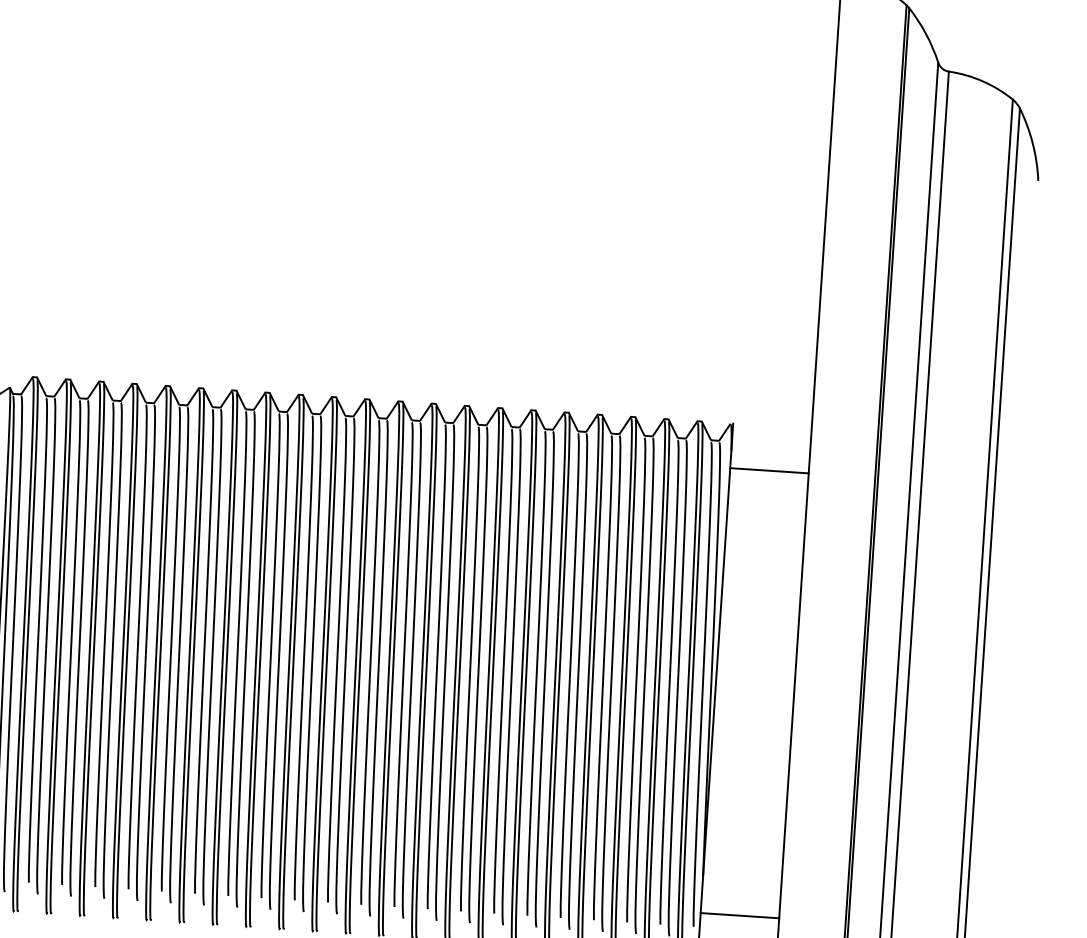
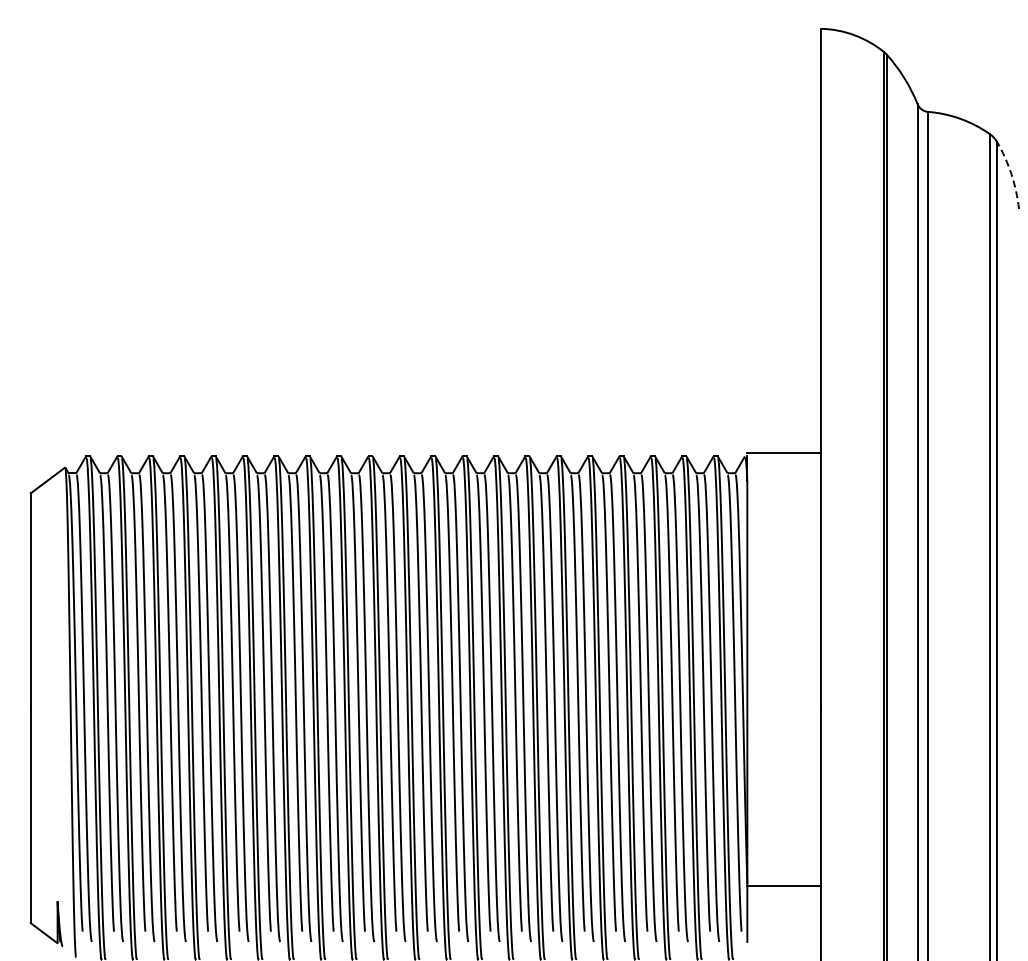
arc: (1032, 143) -> (1011, 174), solid -> dashed
line: (769, 471) -> (784, 453), moved
line: (740, 915) -> (784, 886), moved

